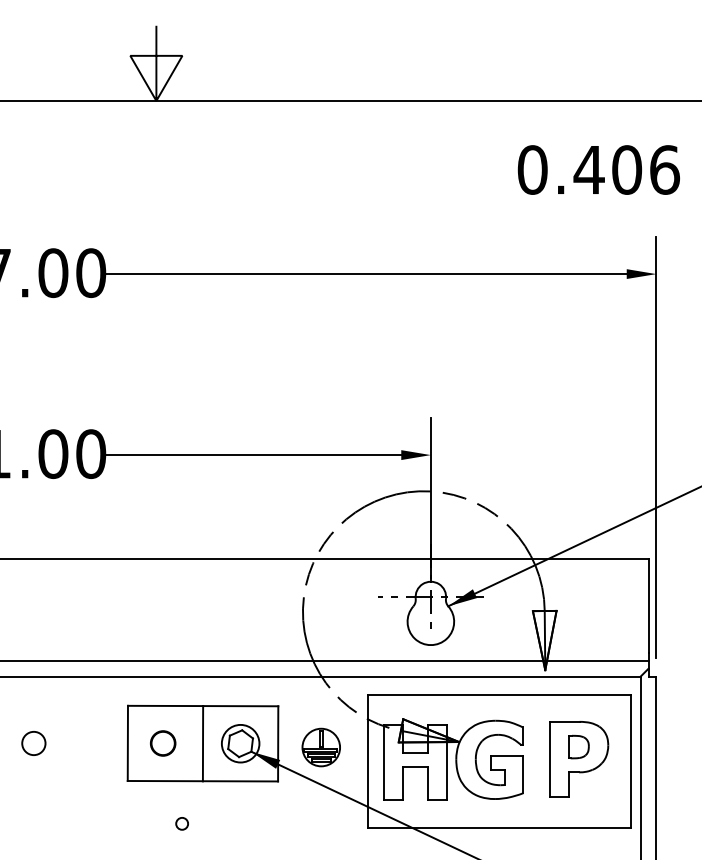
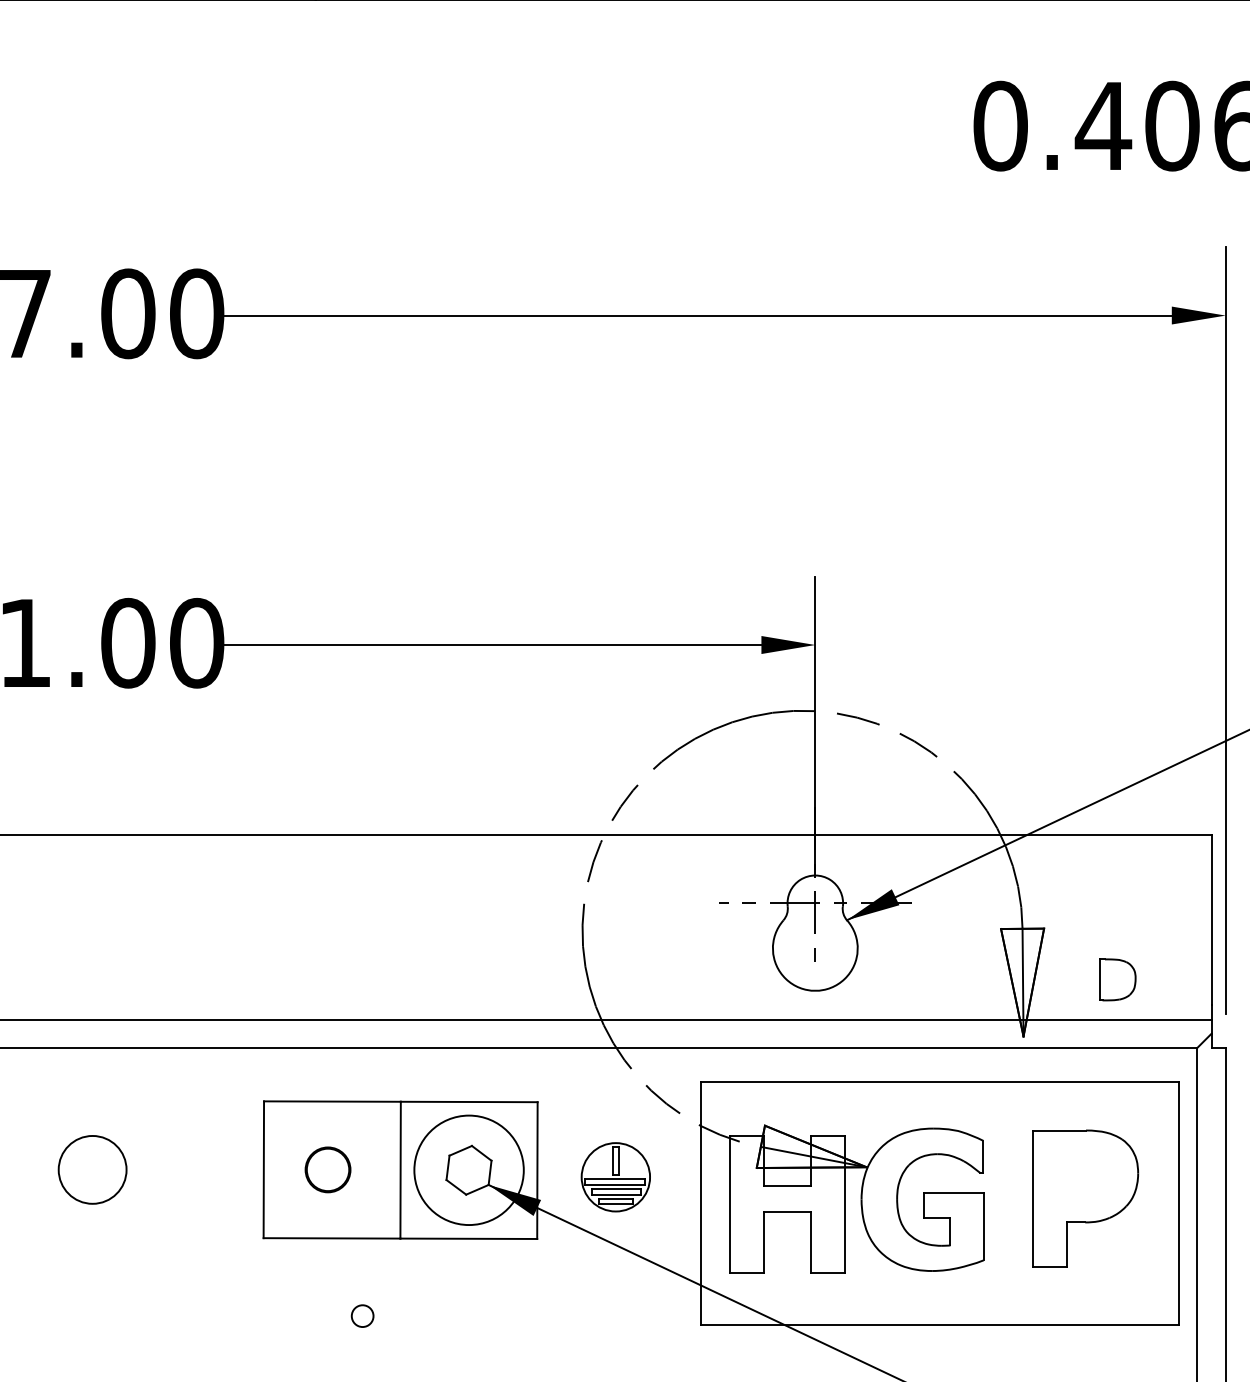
circle: (33, 743) -> (92, 1169), size x1.6
circle: (240, 743) -> (468, 1169), size x1.6
part: (578, 746) -> (1116, 978), moved

